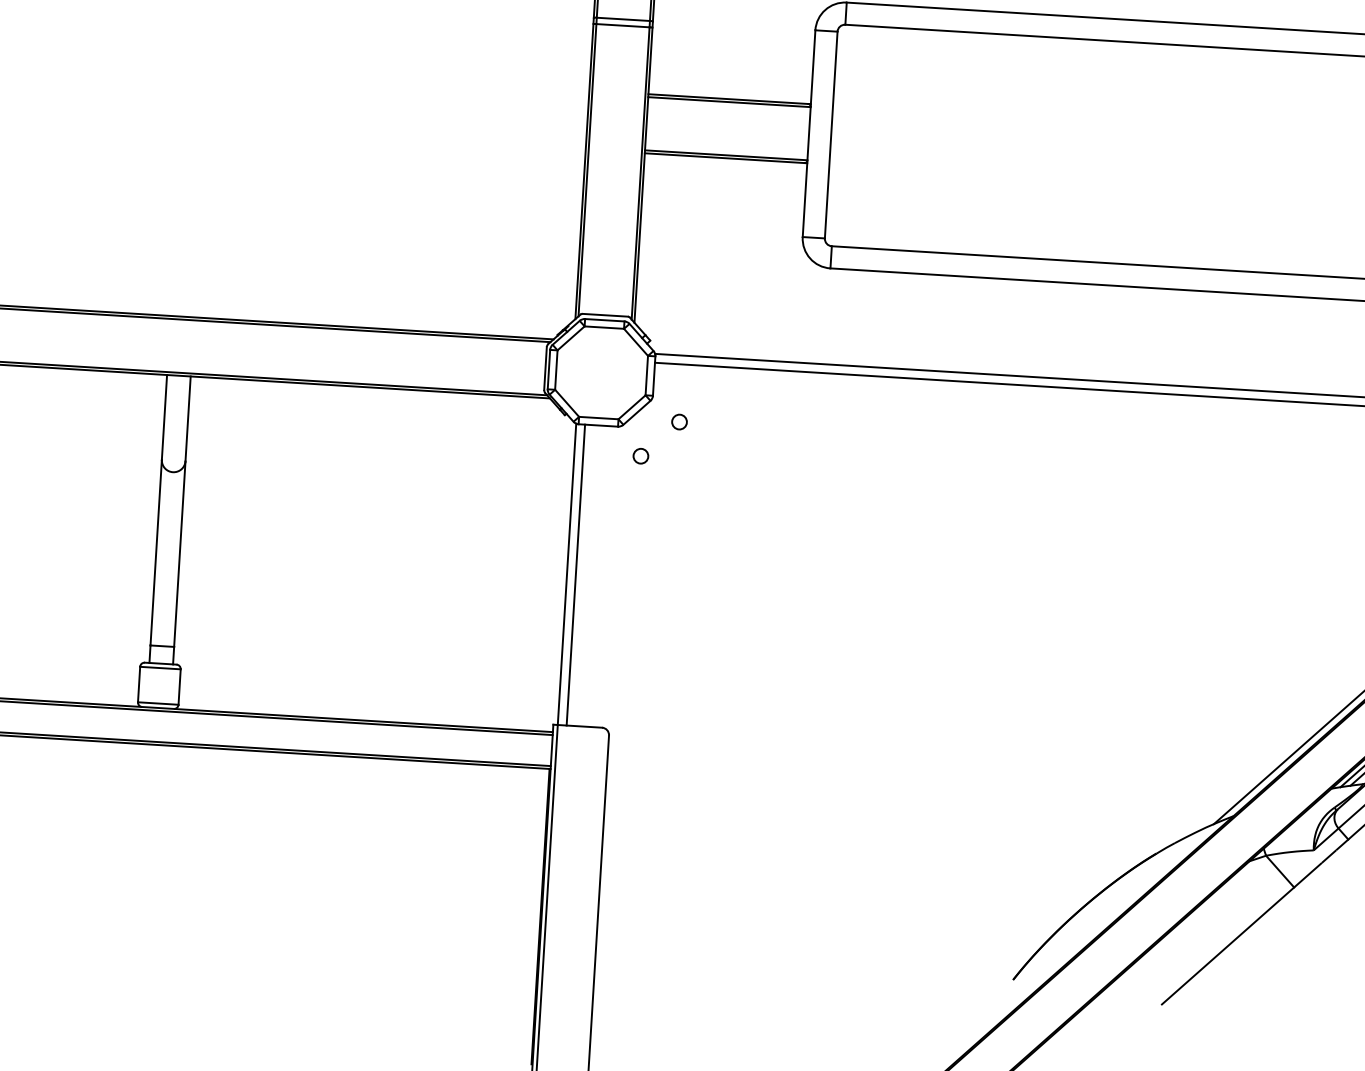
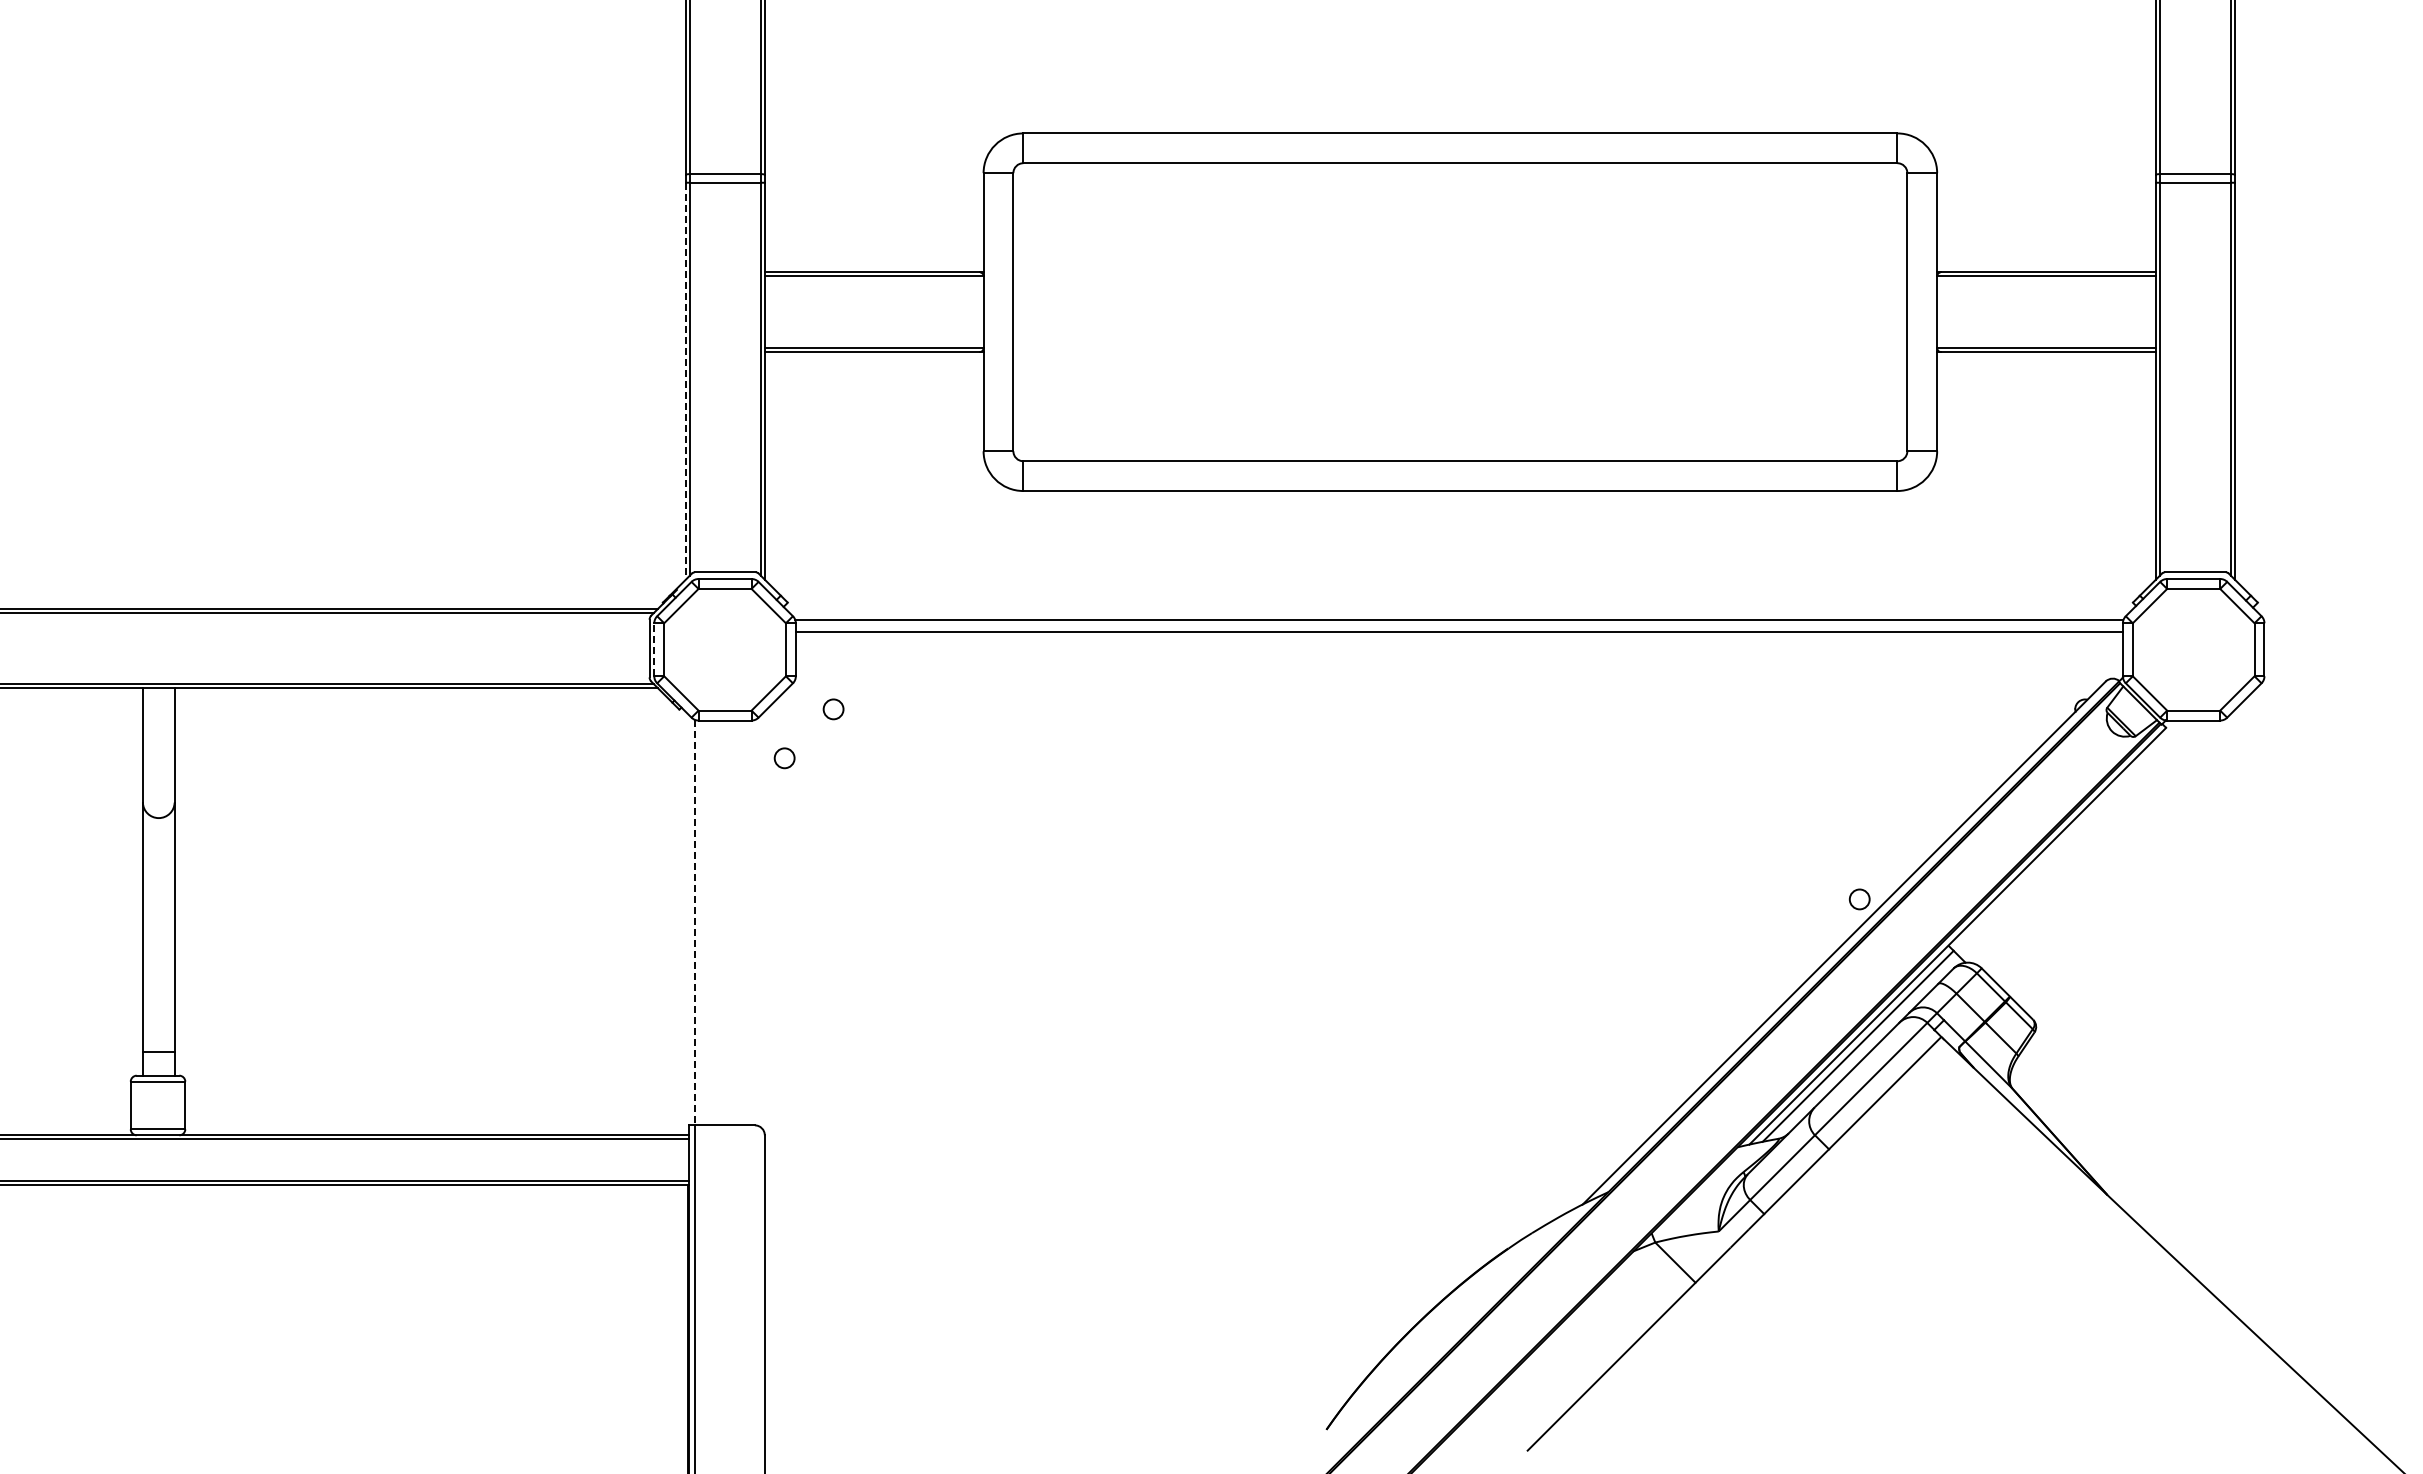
line: (584, 171) -> (685, 381), solid -> dashed
line: (549, 369) -> (654, 649), solid -> dashed
line: (567, 574) -> (695, 922), solid -> dashed
line: (576, 574) -> (707, 922), removed

